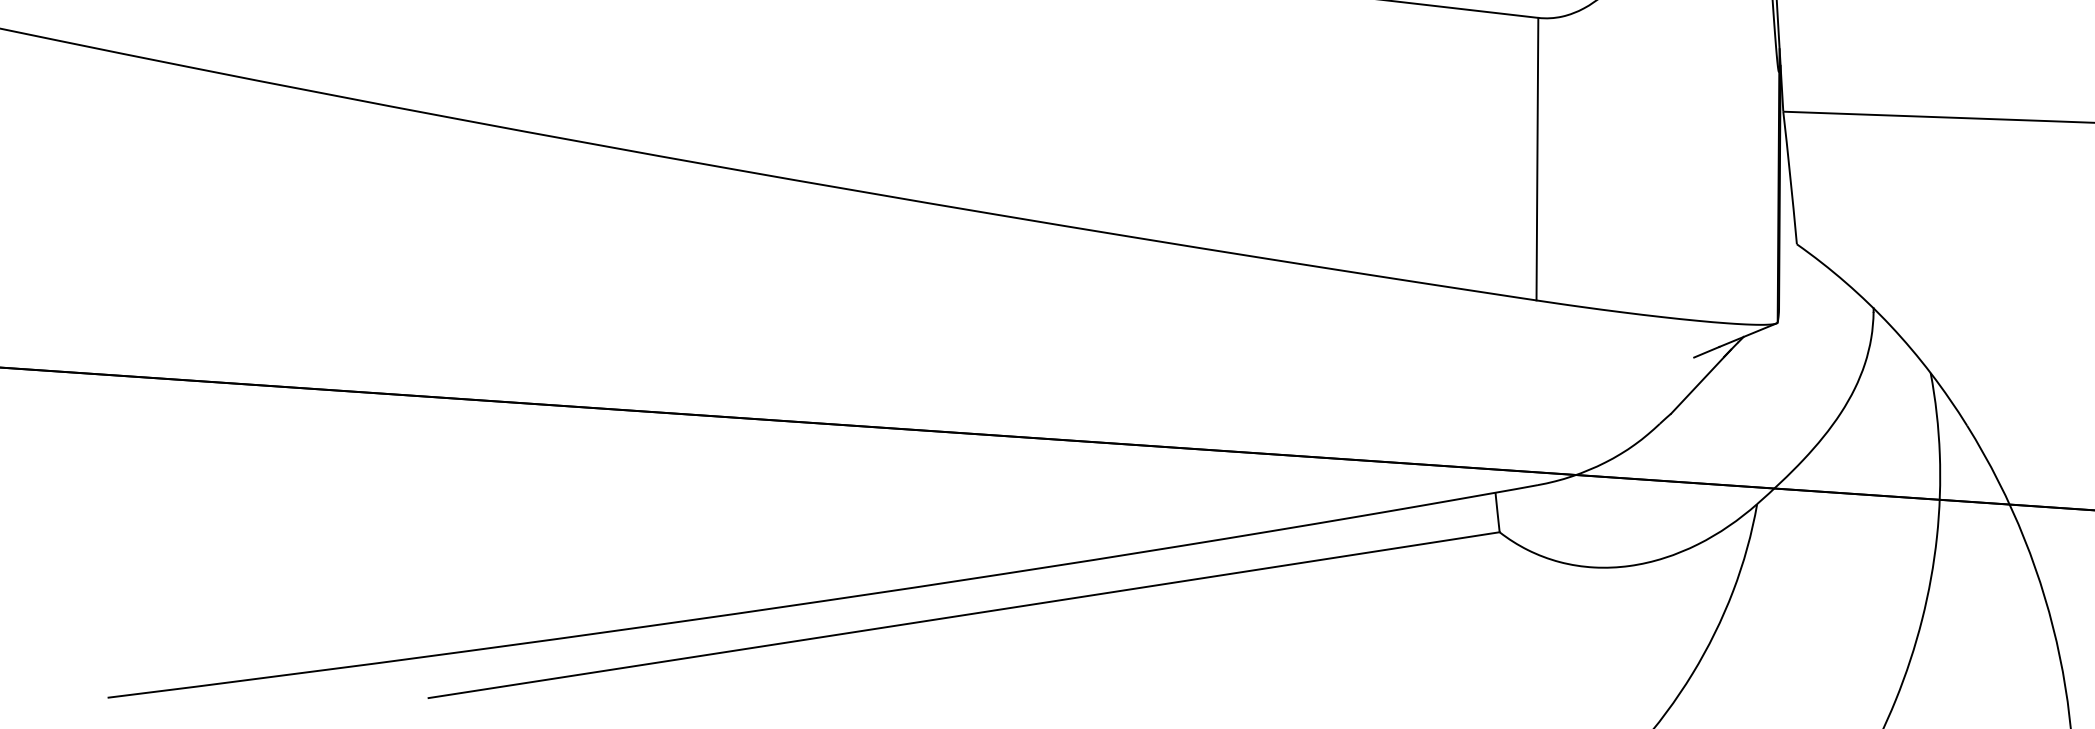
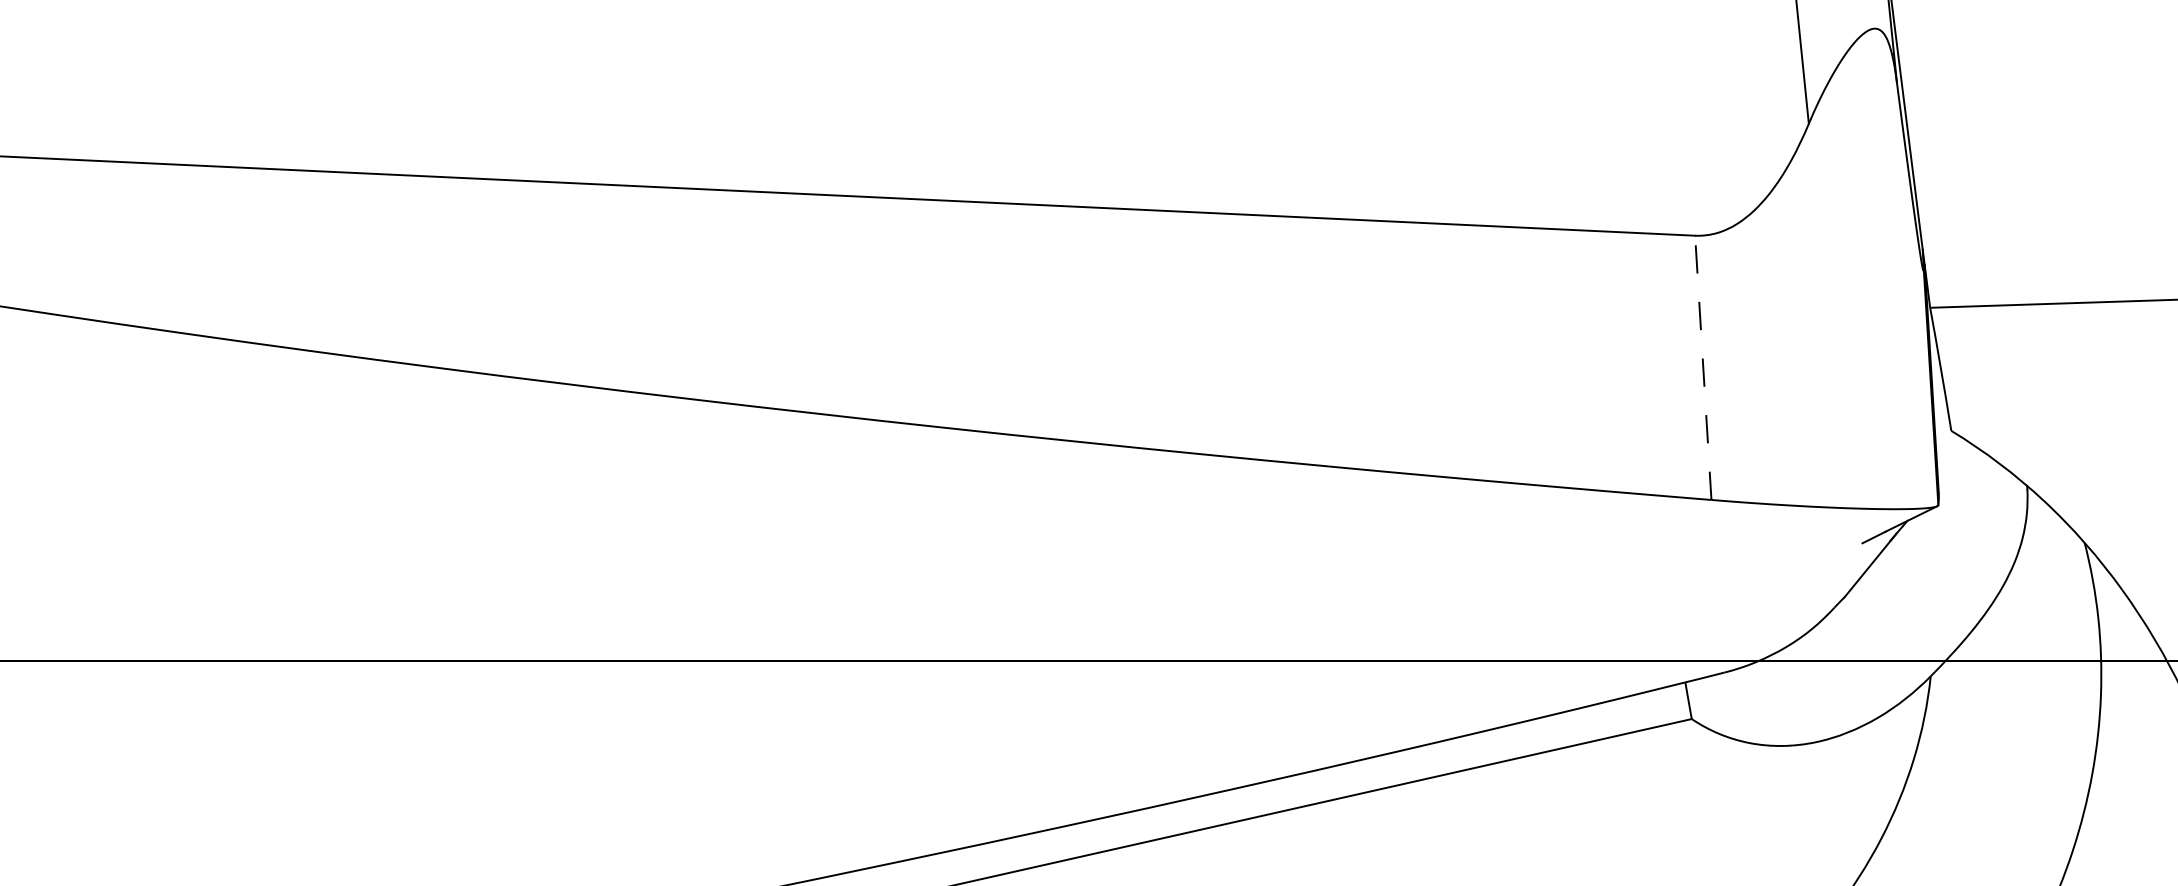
line: (1537, 158) -> (1703, 367), solid -> dashed

